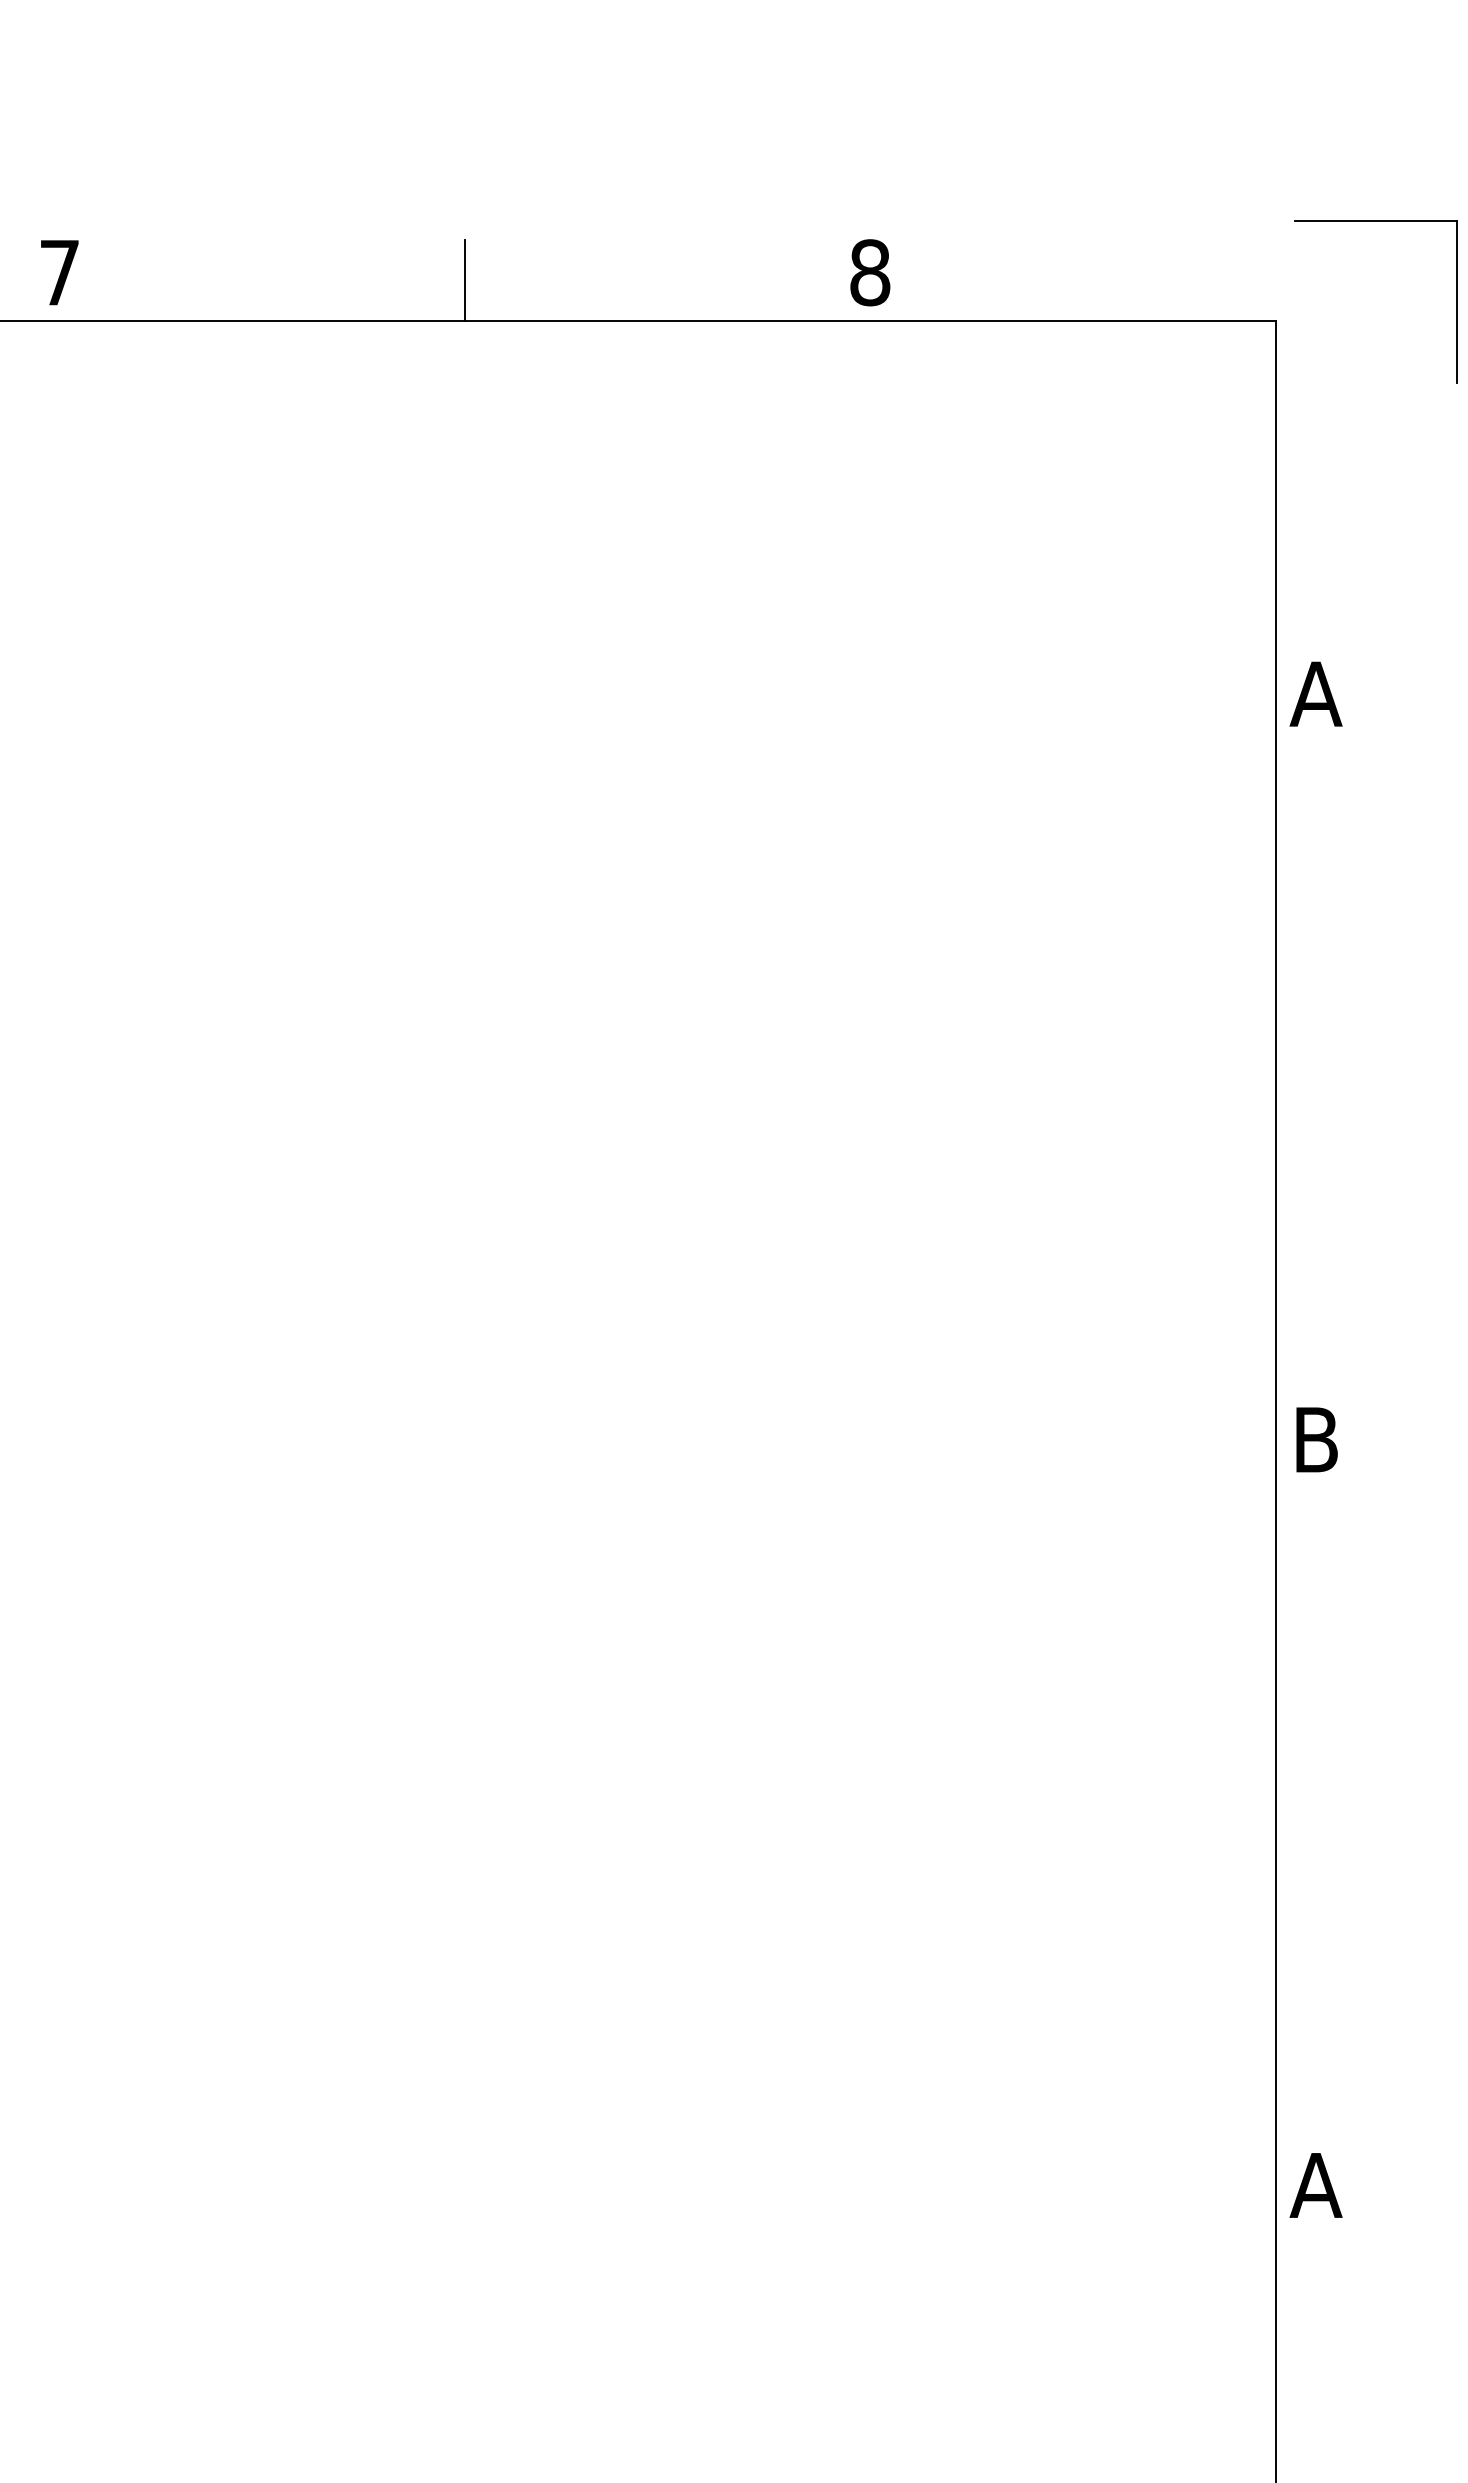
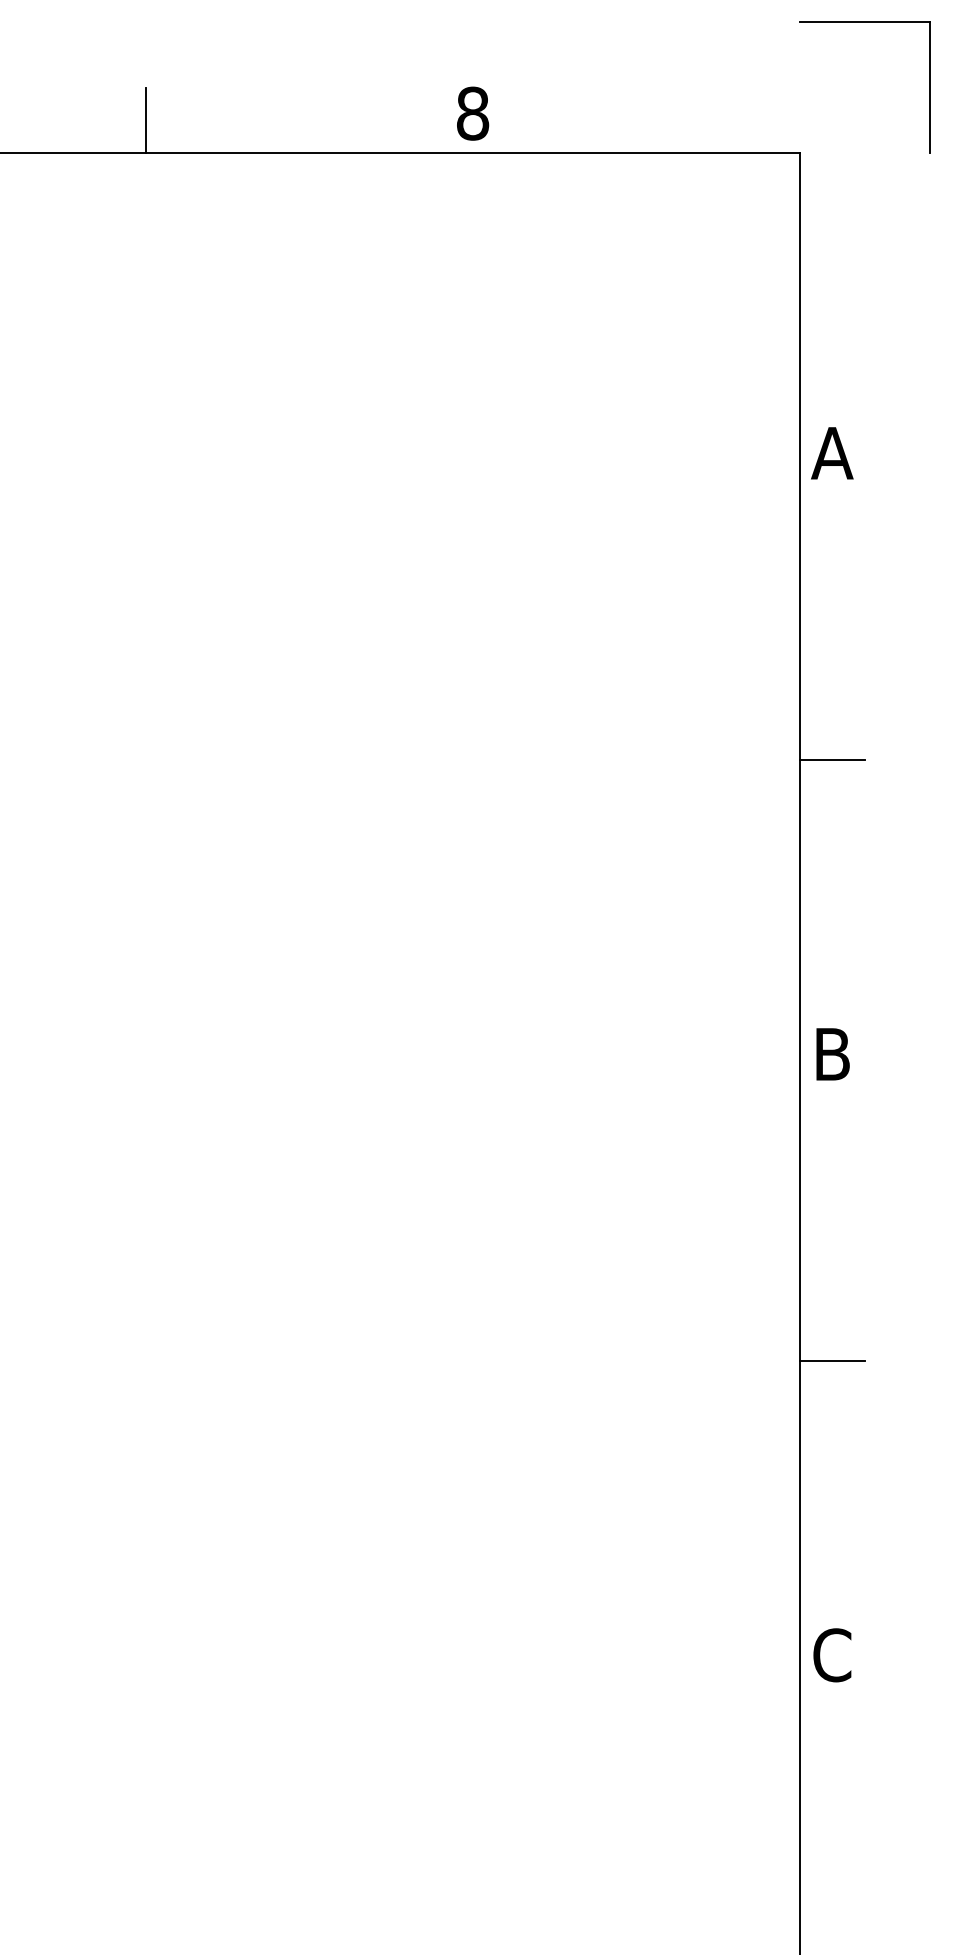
part: (1375, 221) -> (864, 22), moved
line: (1315, 1075) -> (831, 760), added
line: (1315, 1820) -> (831, 1361), added
text: (1315, 2185) -> (831, 1655), A -> C

